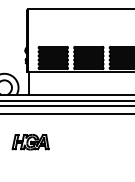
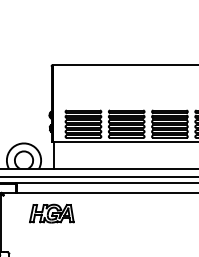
part: (30, 142) -> (51, 213), moved

